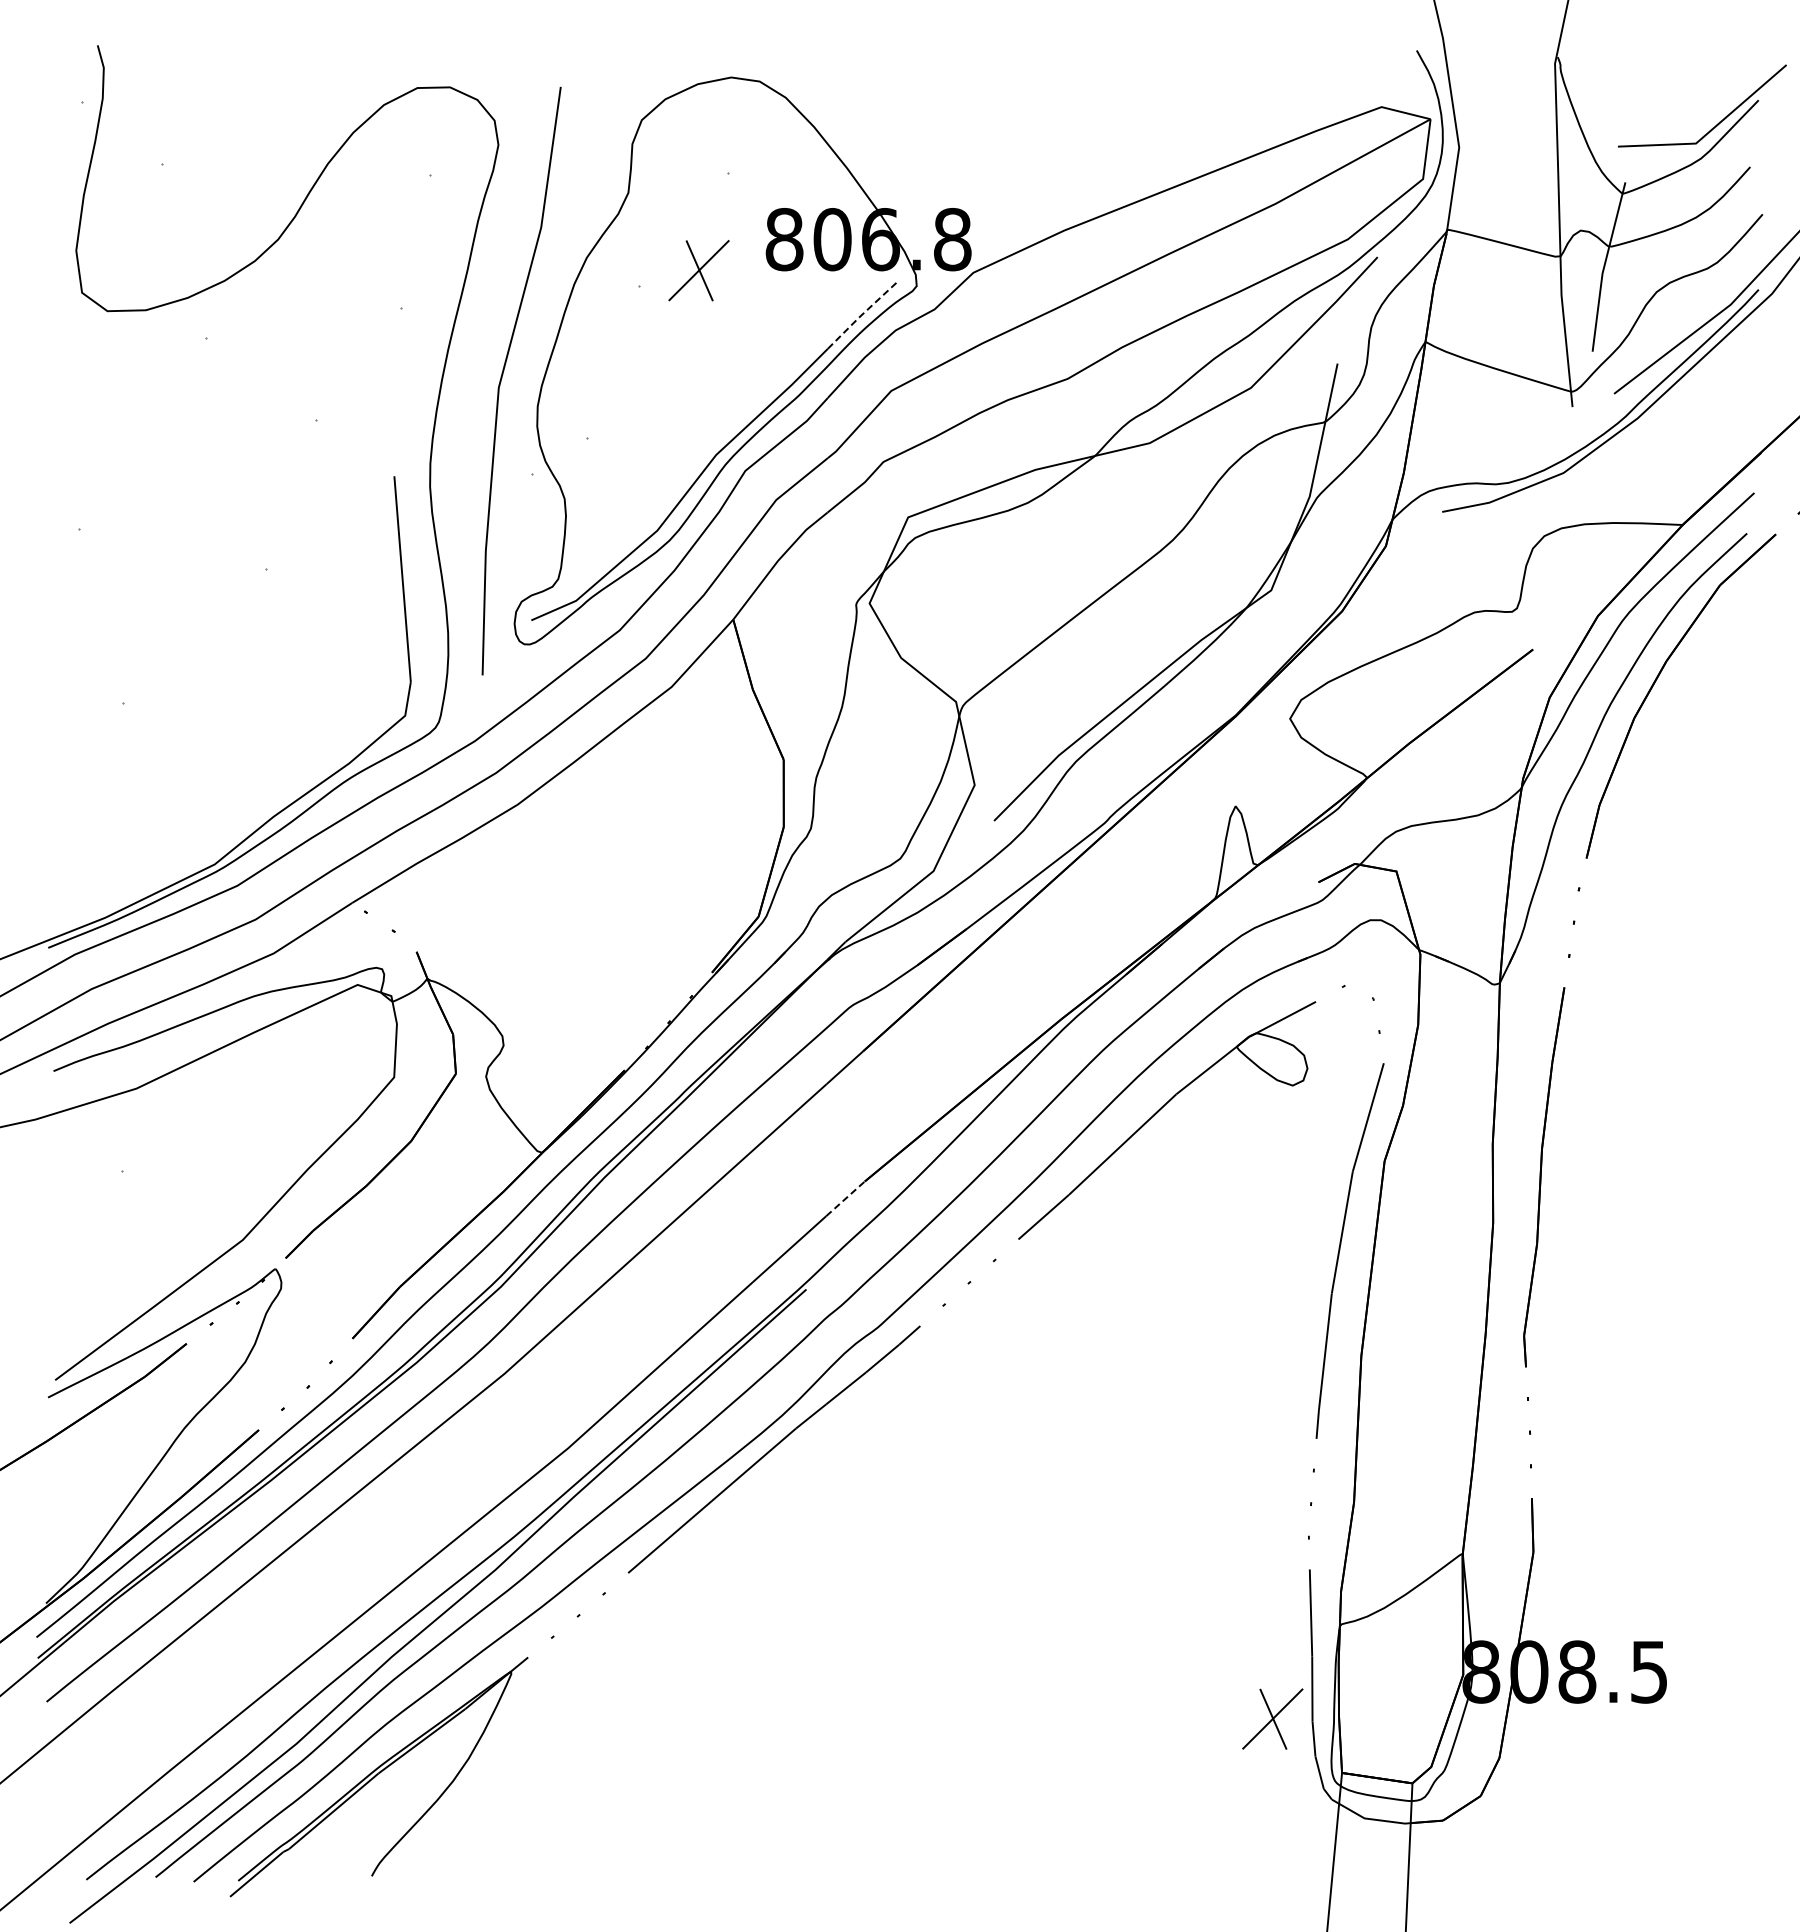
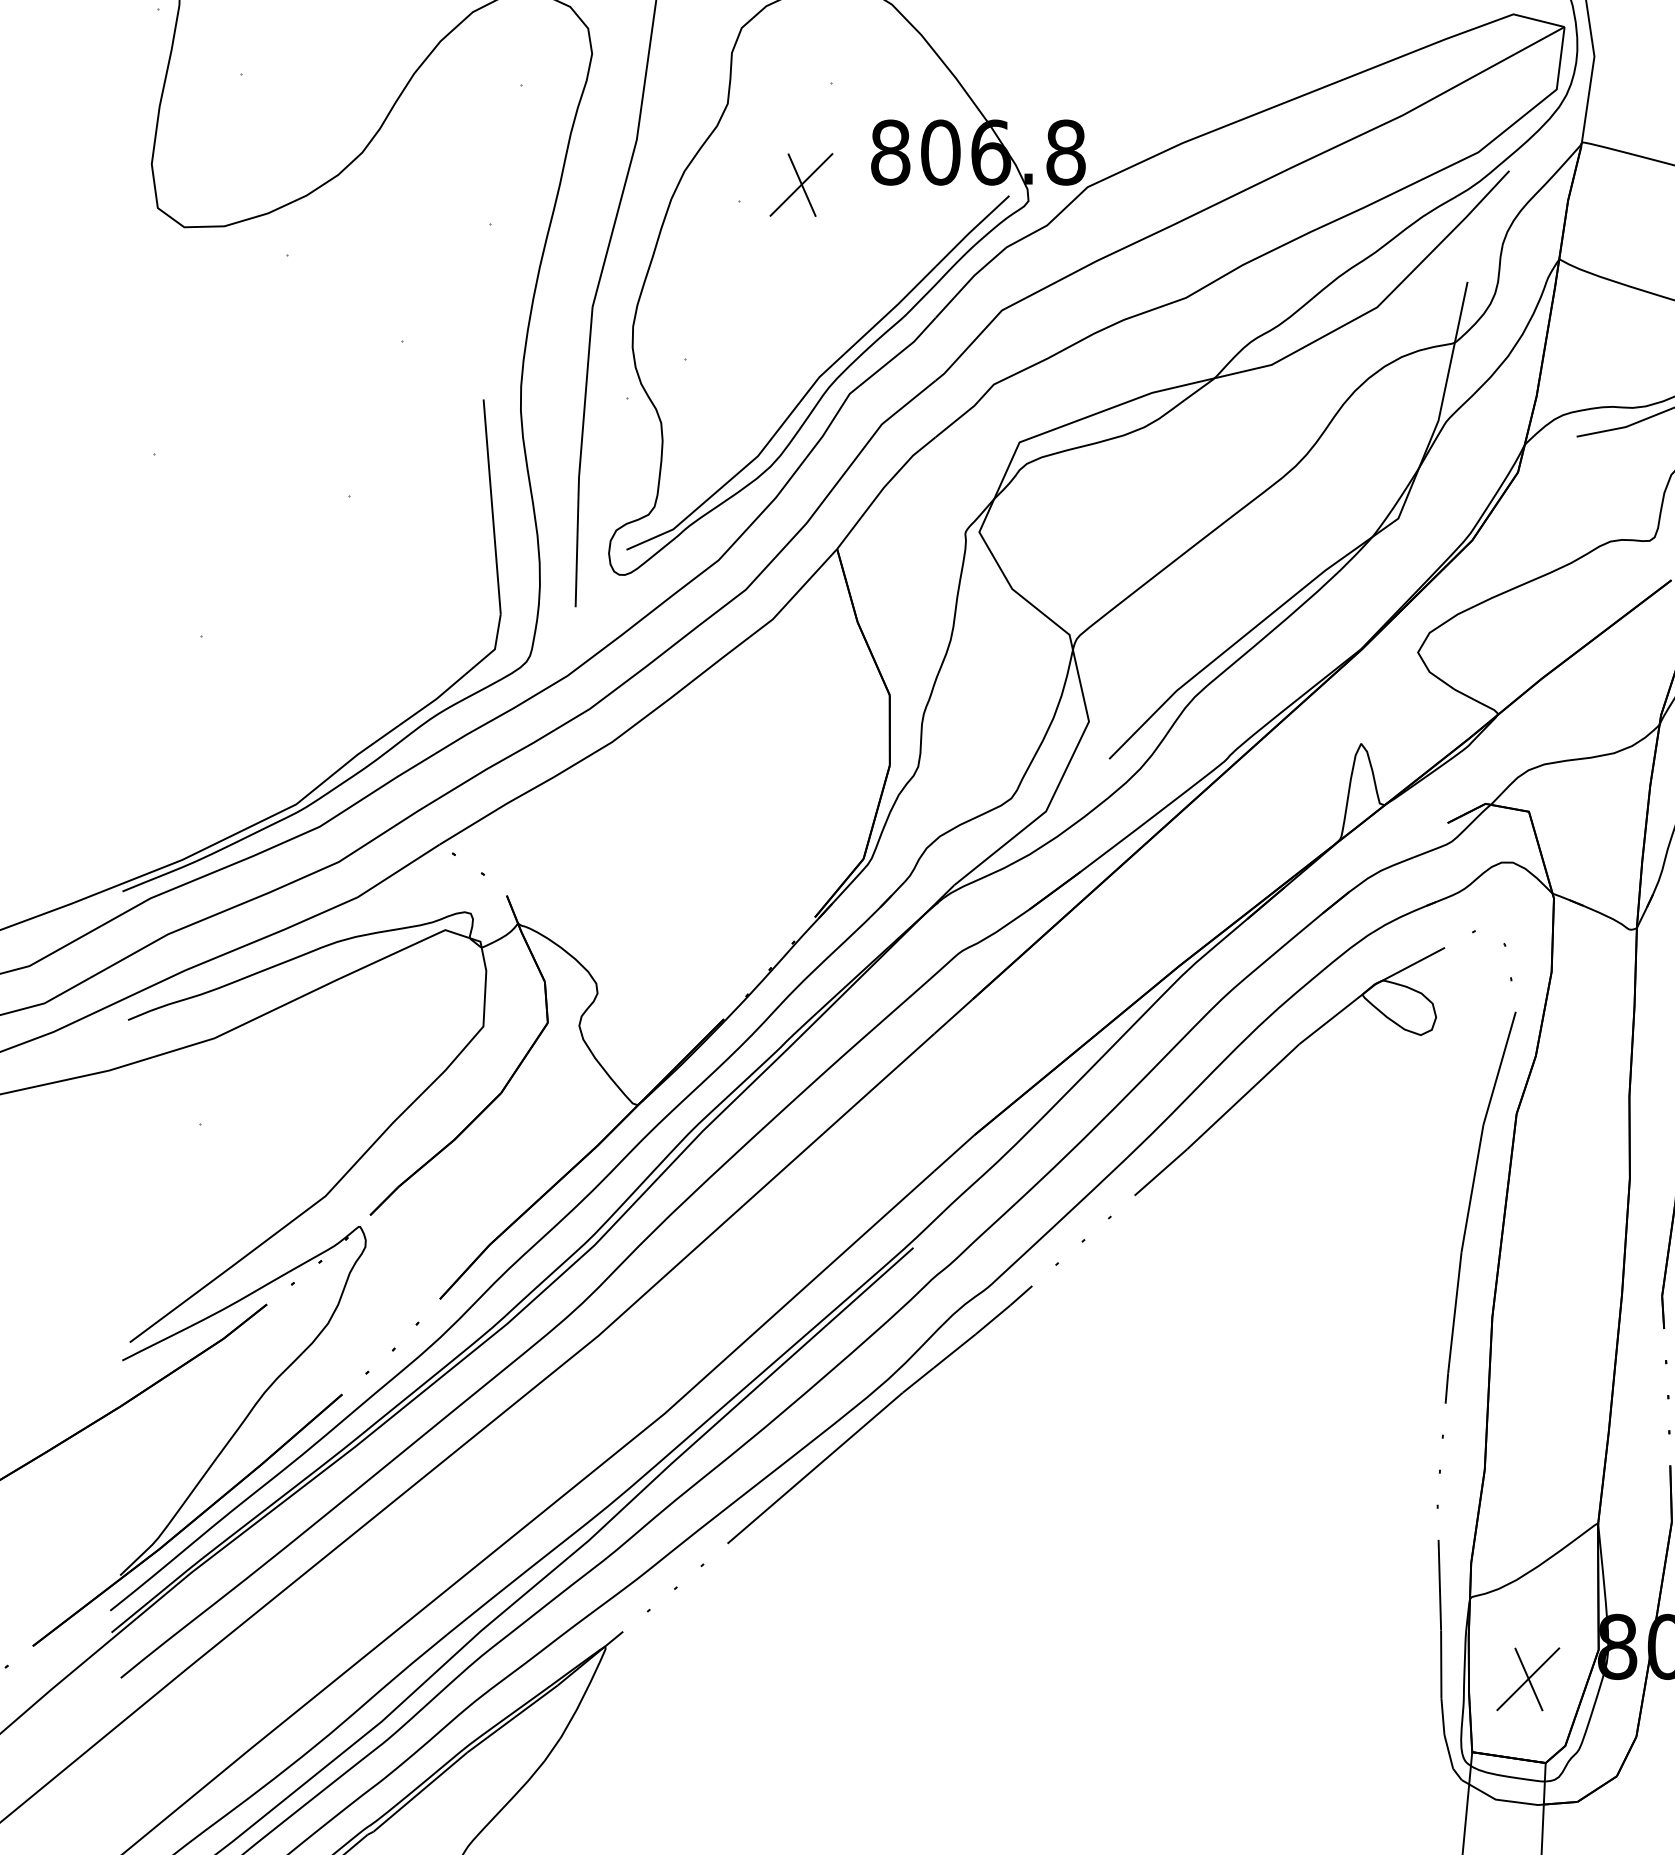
line: (862, 314) -> (971, 230), dashed -> solid
line: (845, 1198) -> (954, 1152), dashed -> solid
part: (1272, 1718) -> (1527, 1678), moved

